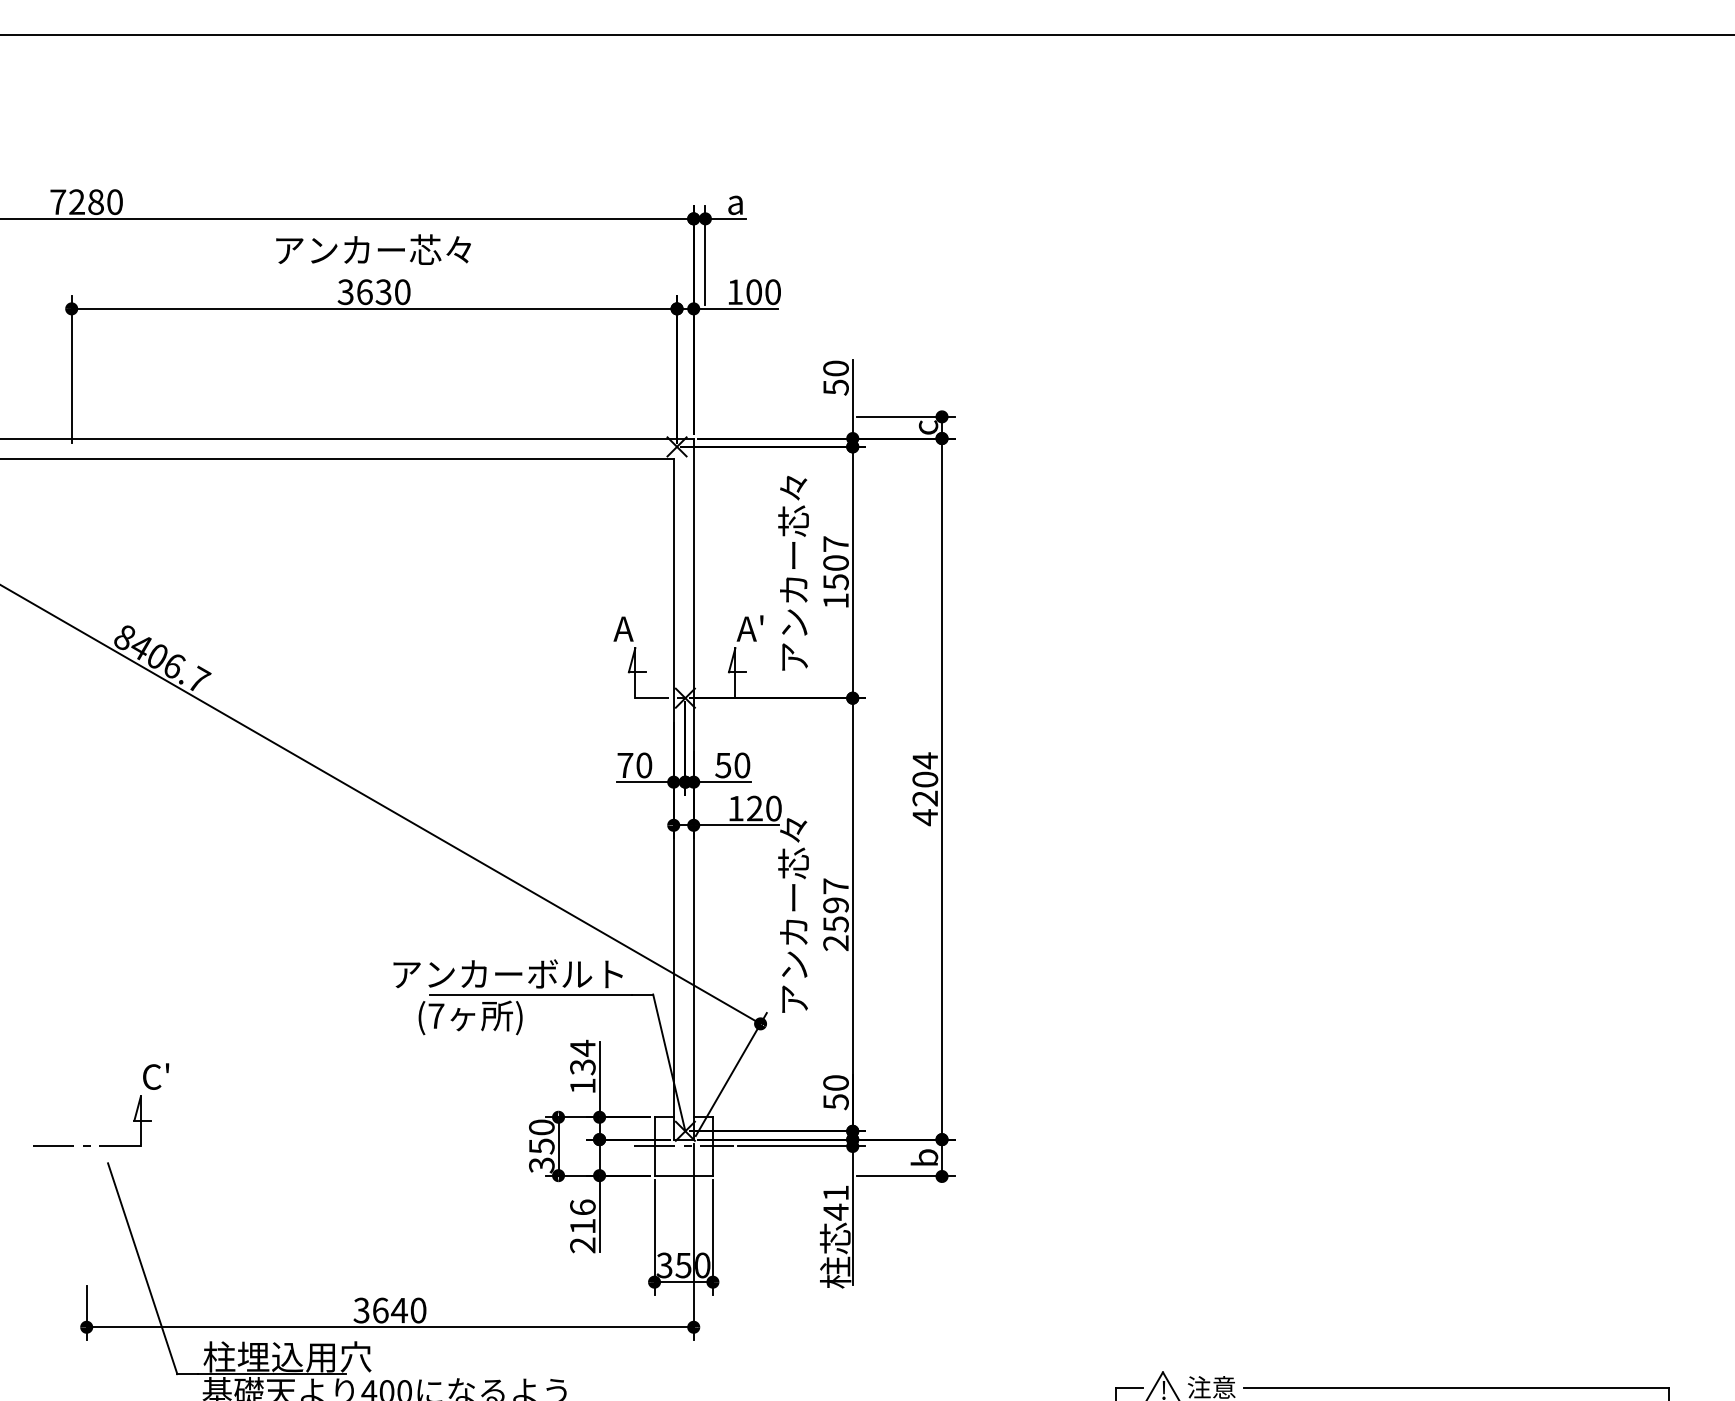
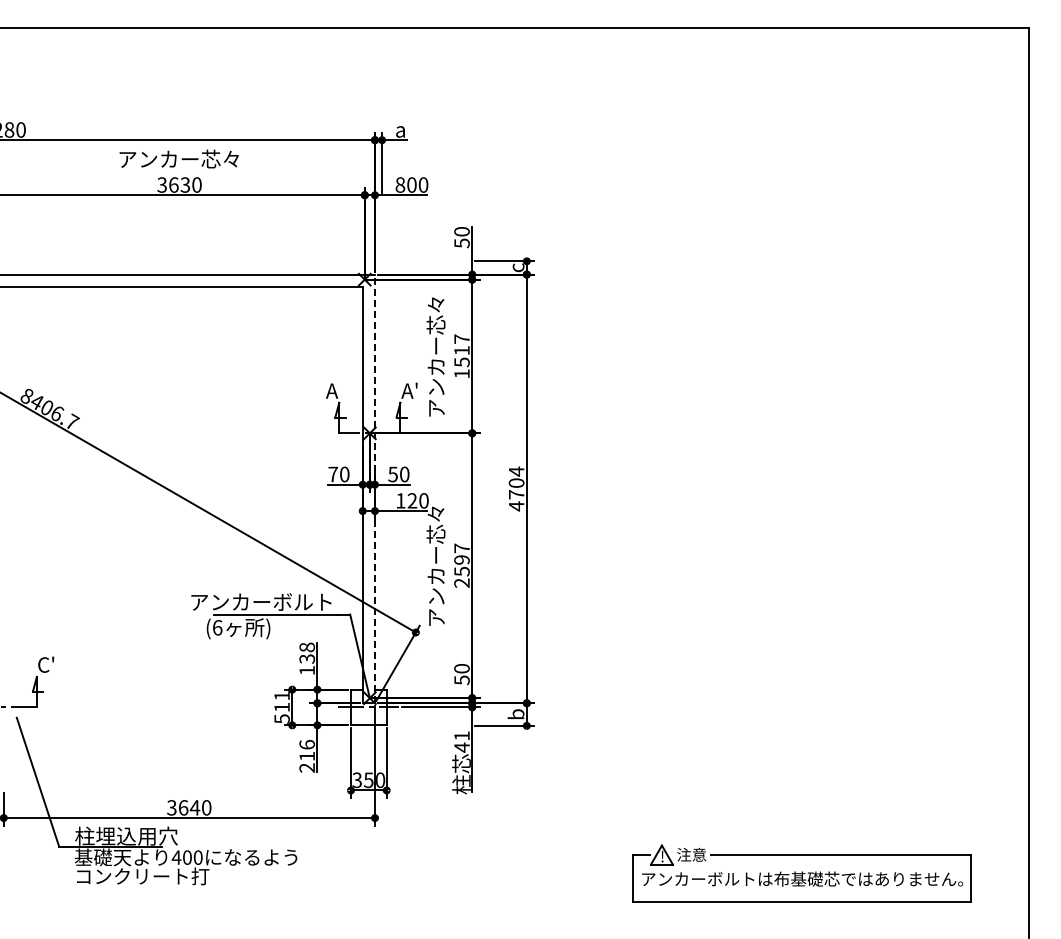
text: (735, 291) -> (400, 184), 100 -> 800
text: (835, 562) -> (461, 350), 1507 -> 1517
line: (692, 788) -> (374, 488), solid -> dashed
text: (925, 798) -> (516, 494), 4204 -> 4704
text: (436, 1015) -> (217, 627), (7 -> (6
text: (583, 1048) -> (307, 647), 134 -> 138
text: (540, 1146) -> (281, 707), 350 -> 511

